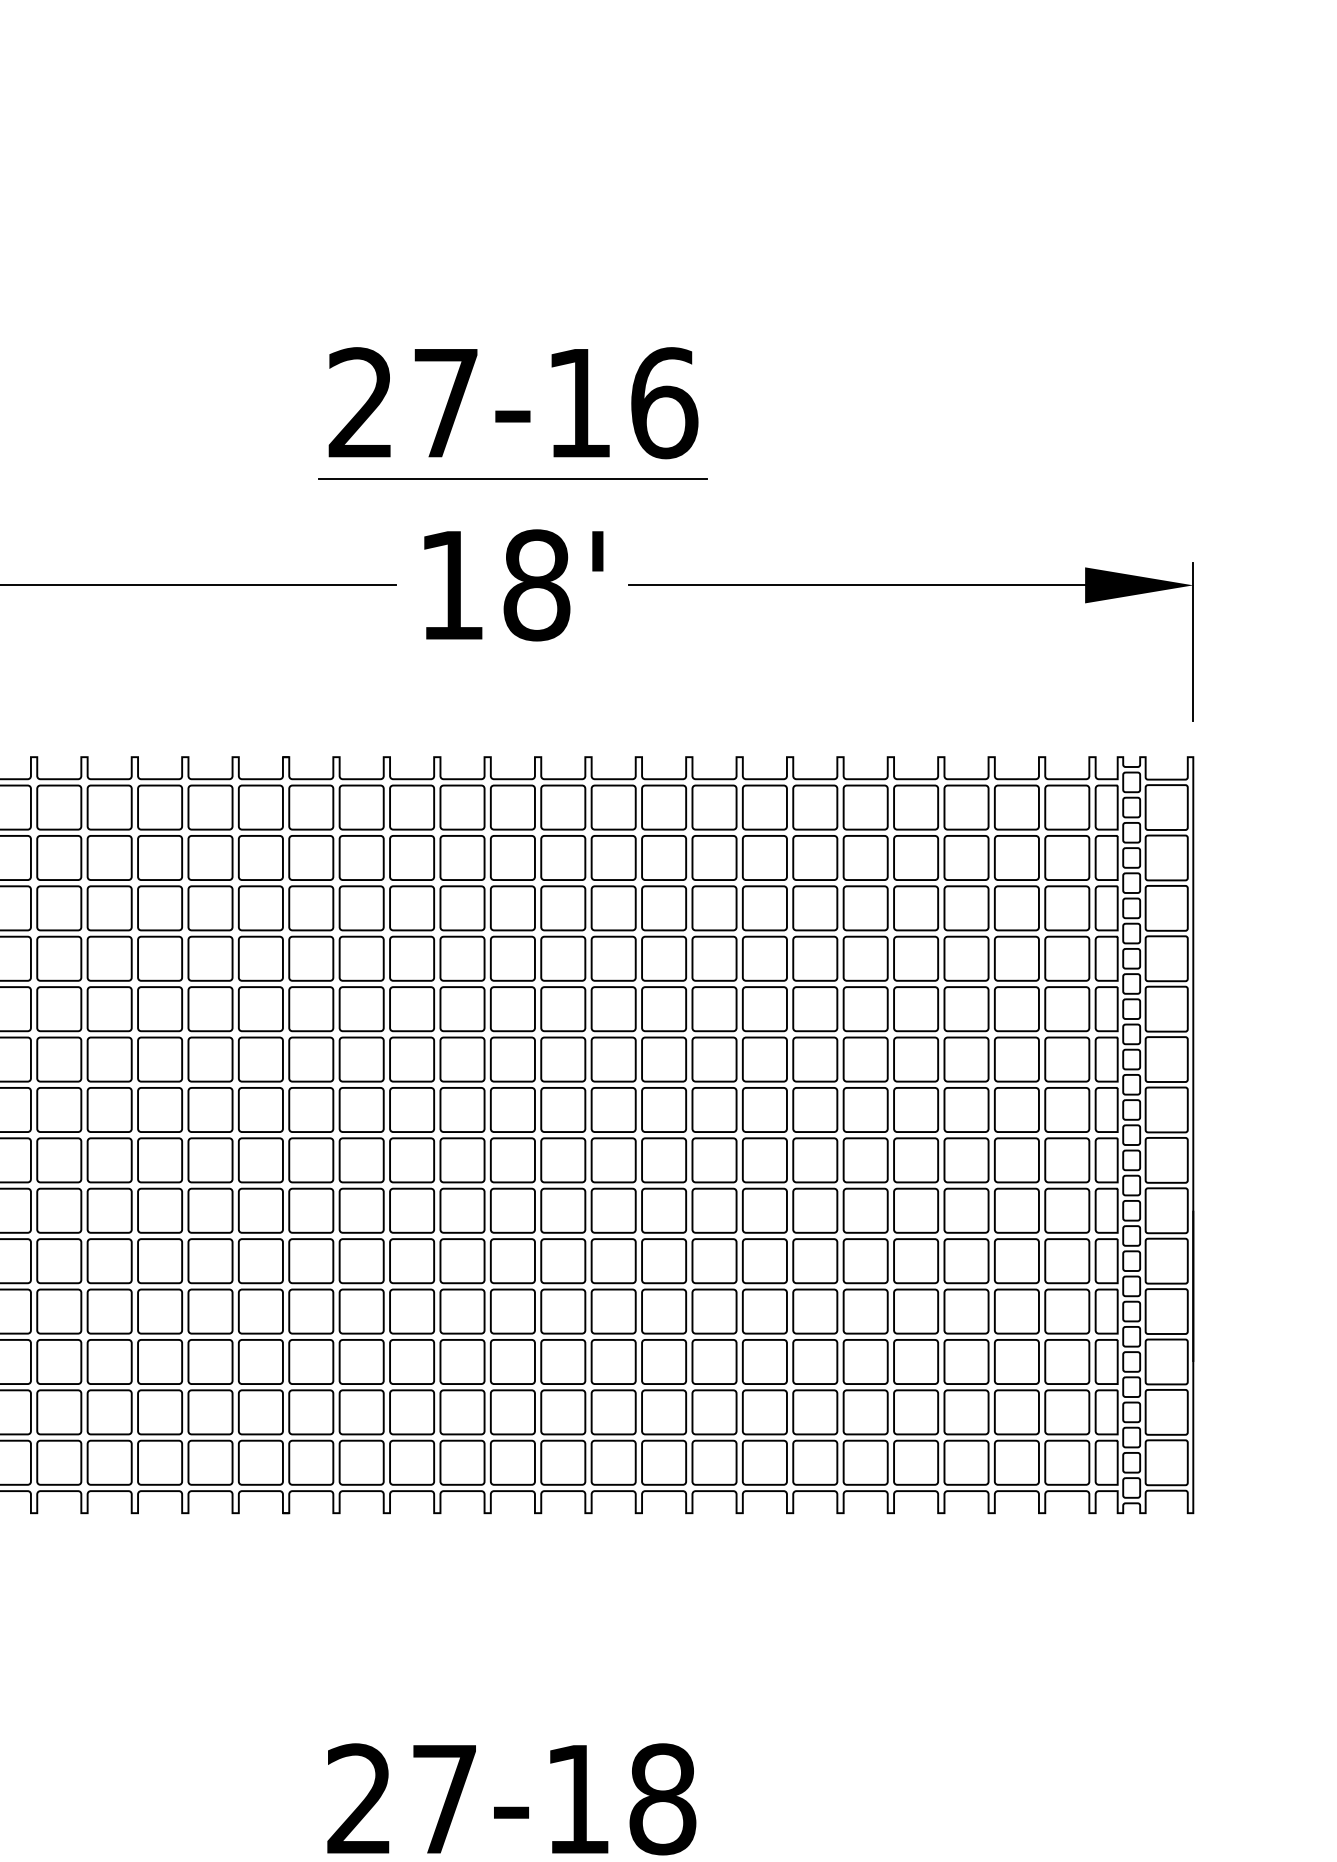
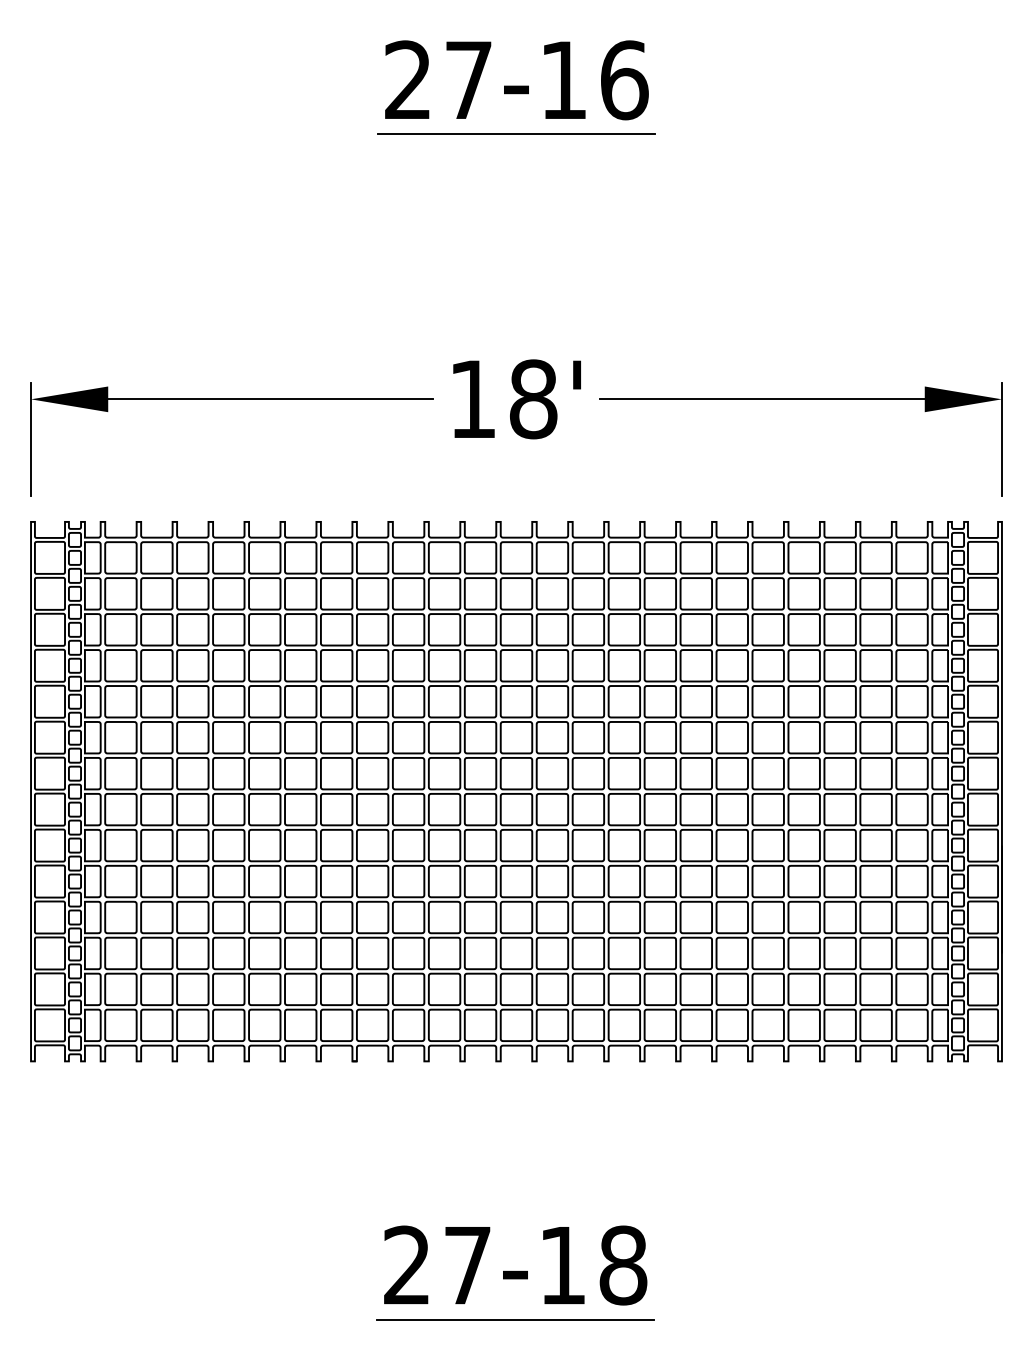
part: (512, 413) -> (516, 87), moved

